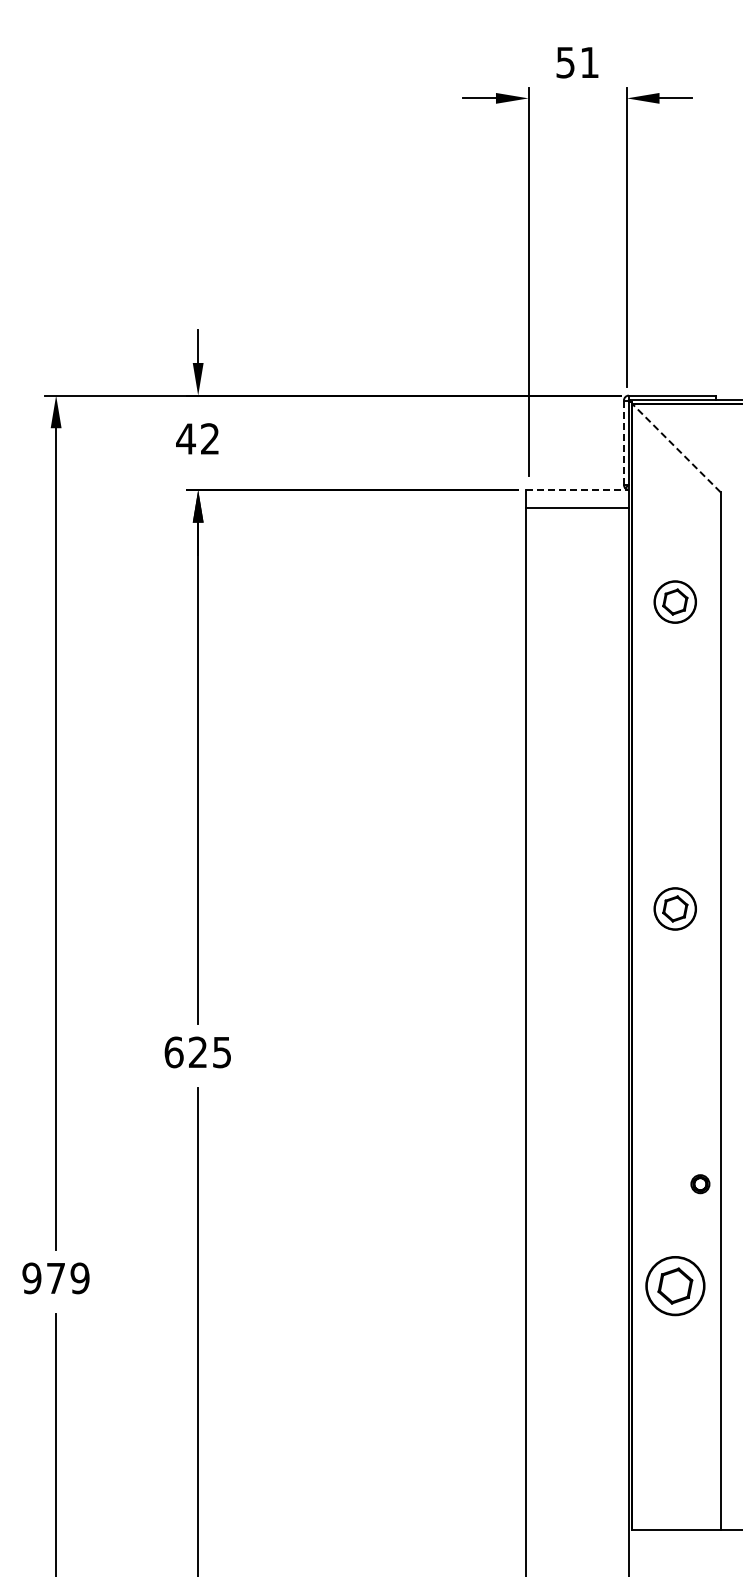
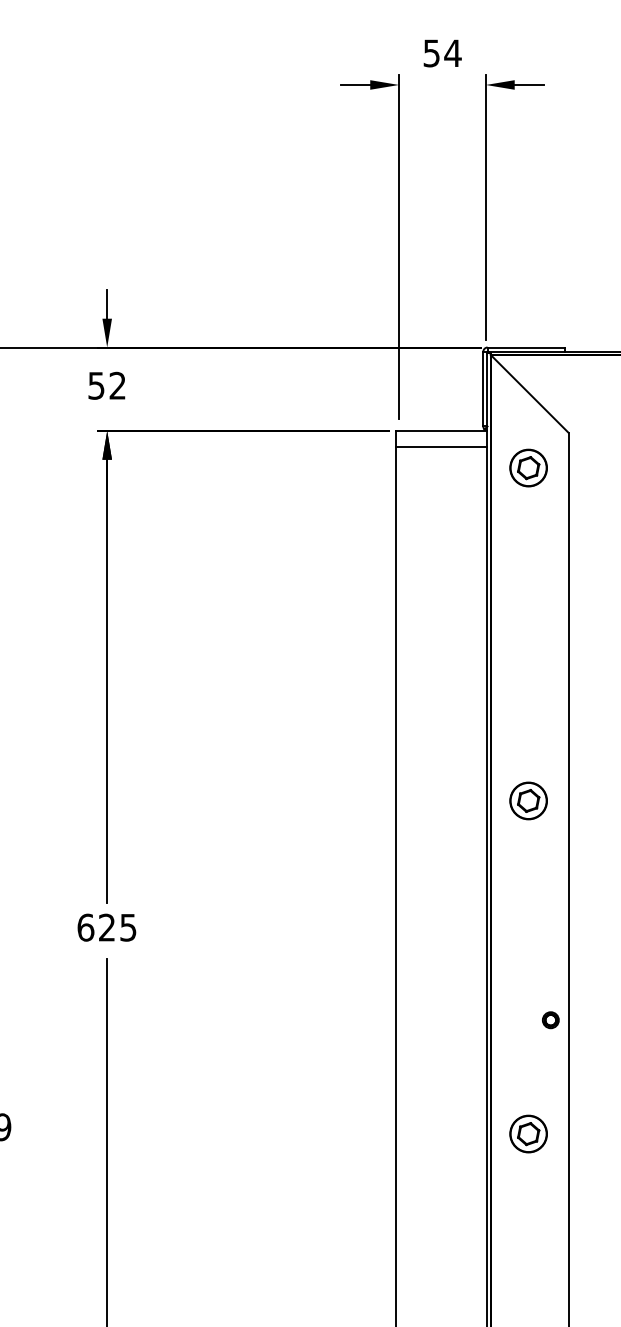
text: (589, 62) -> (452, 53), 51 -> 54
text: (185, 438) -> (95, 385), 42 -> 52
line: (623, 442) -> (482, 388), dashed -> solid
line: (676, 447) -> (529, 393), dashed -> solid
line: (577, 490) -> (442, 431), dashed -> solid
part: (674, 601) -> (527, 467), moved
part: (700, 1184) -> (550, 1020), moved
part: (674, 1285) -> (527, 1133), size x0.71

